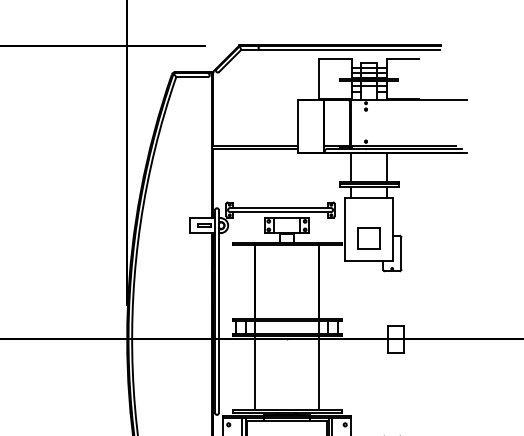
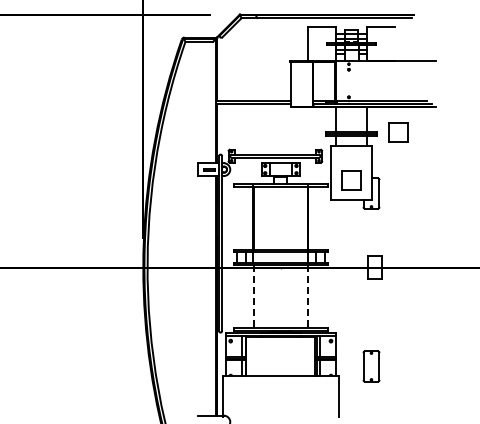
part: (423, 182) -> (398, 132), added
line: (255, 373) -> (253, 296), solid -> dashed
line: (319, 373) -> (308, 296), solid -> dashed

